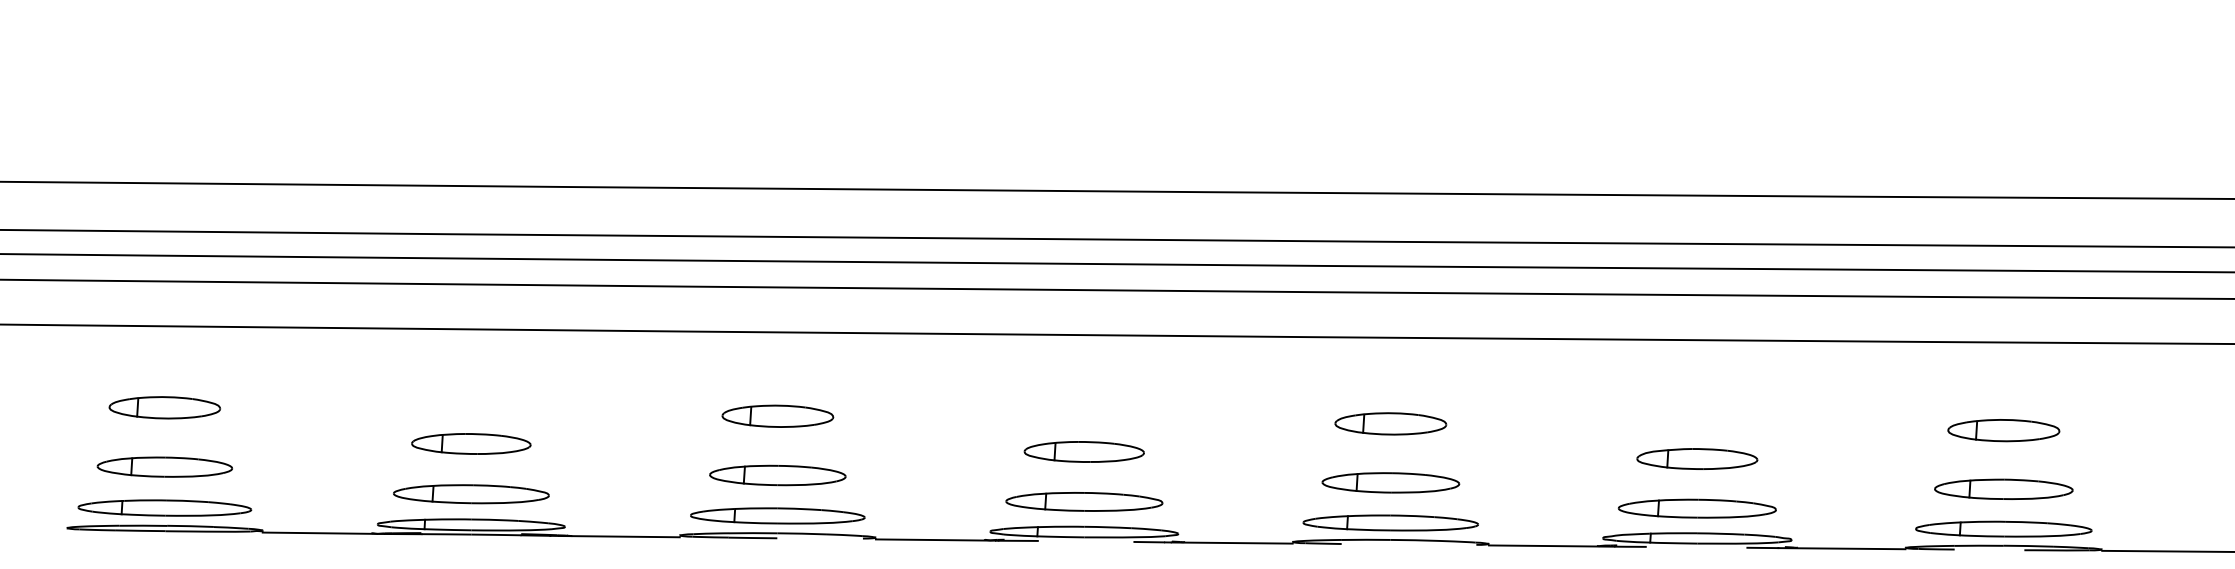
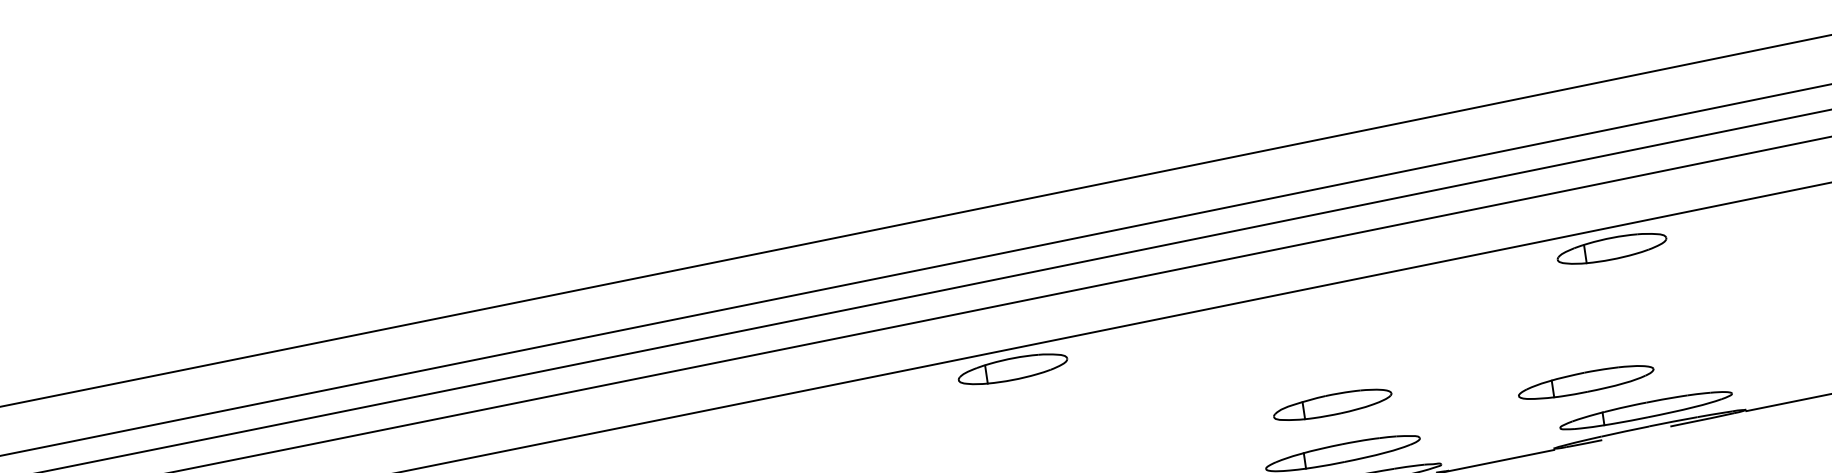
part: (1390, 423) -> (1012, 368), moved
part: (2003, 430) -> (1611, 248), moved
part: (2003, 488) -> (1585, 381), moved

